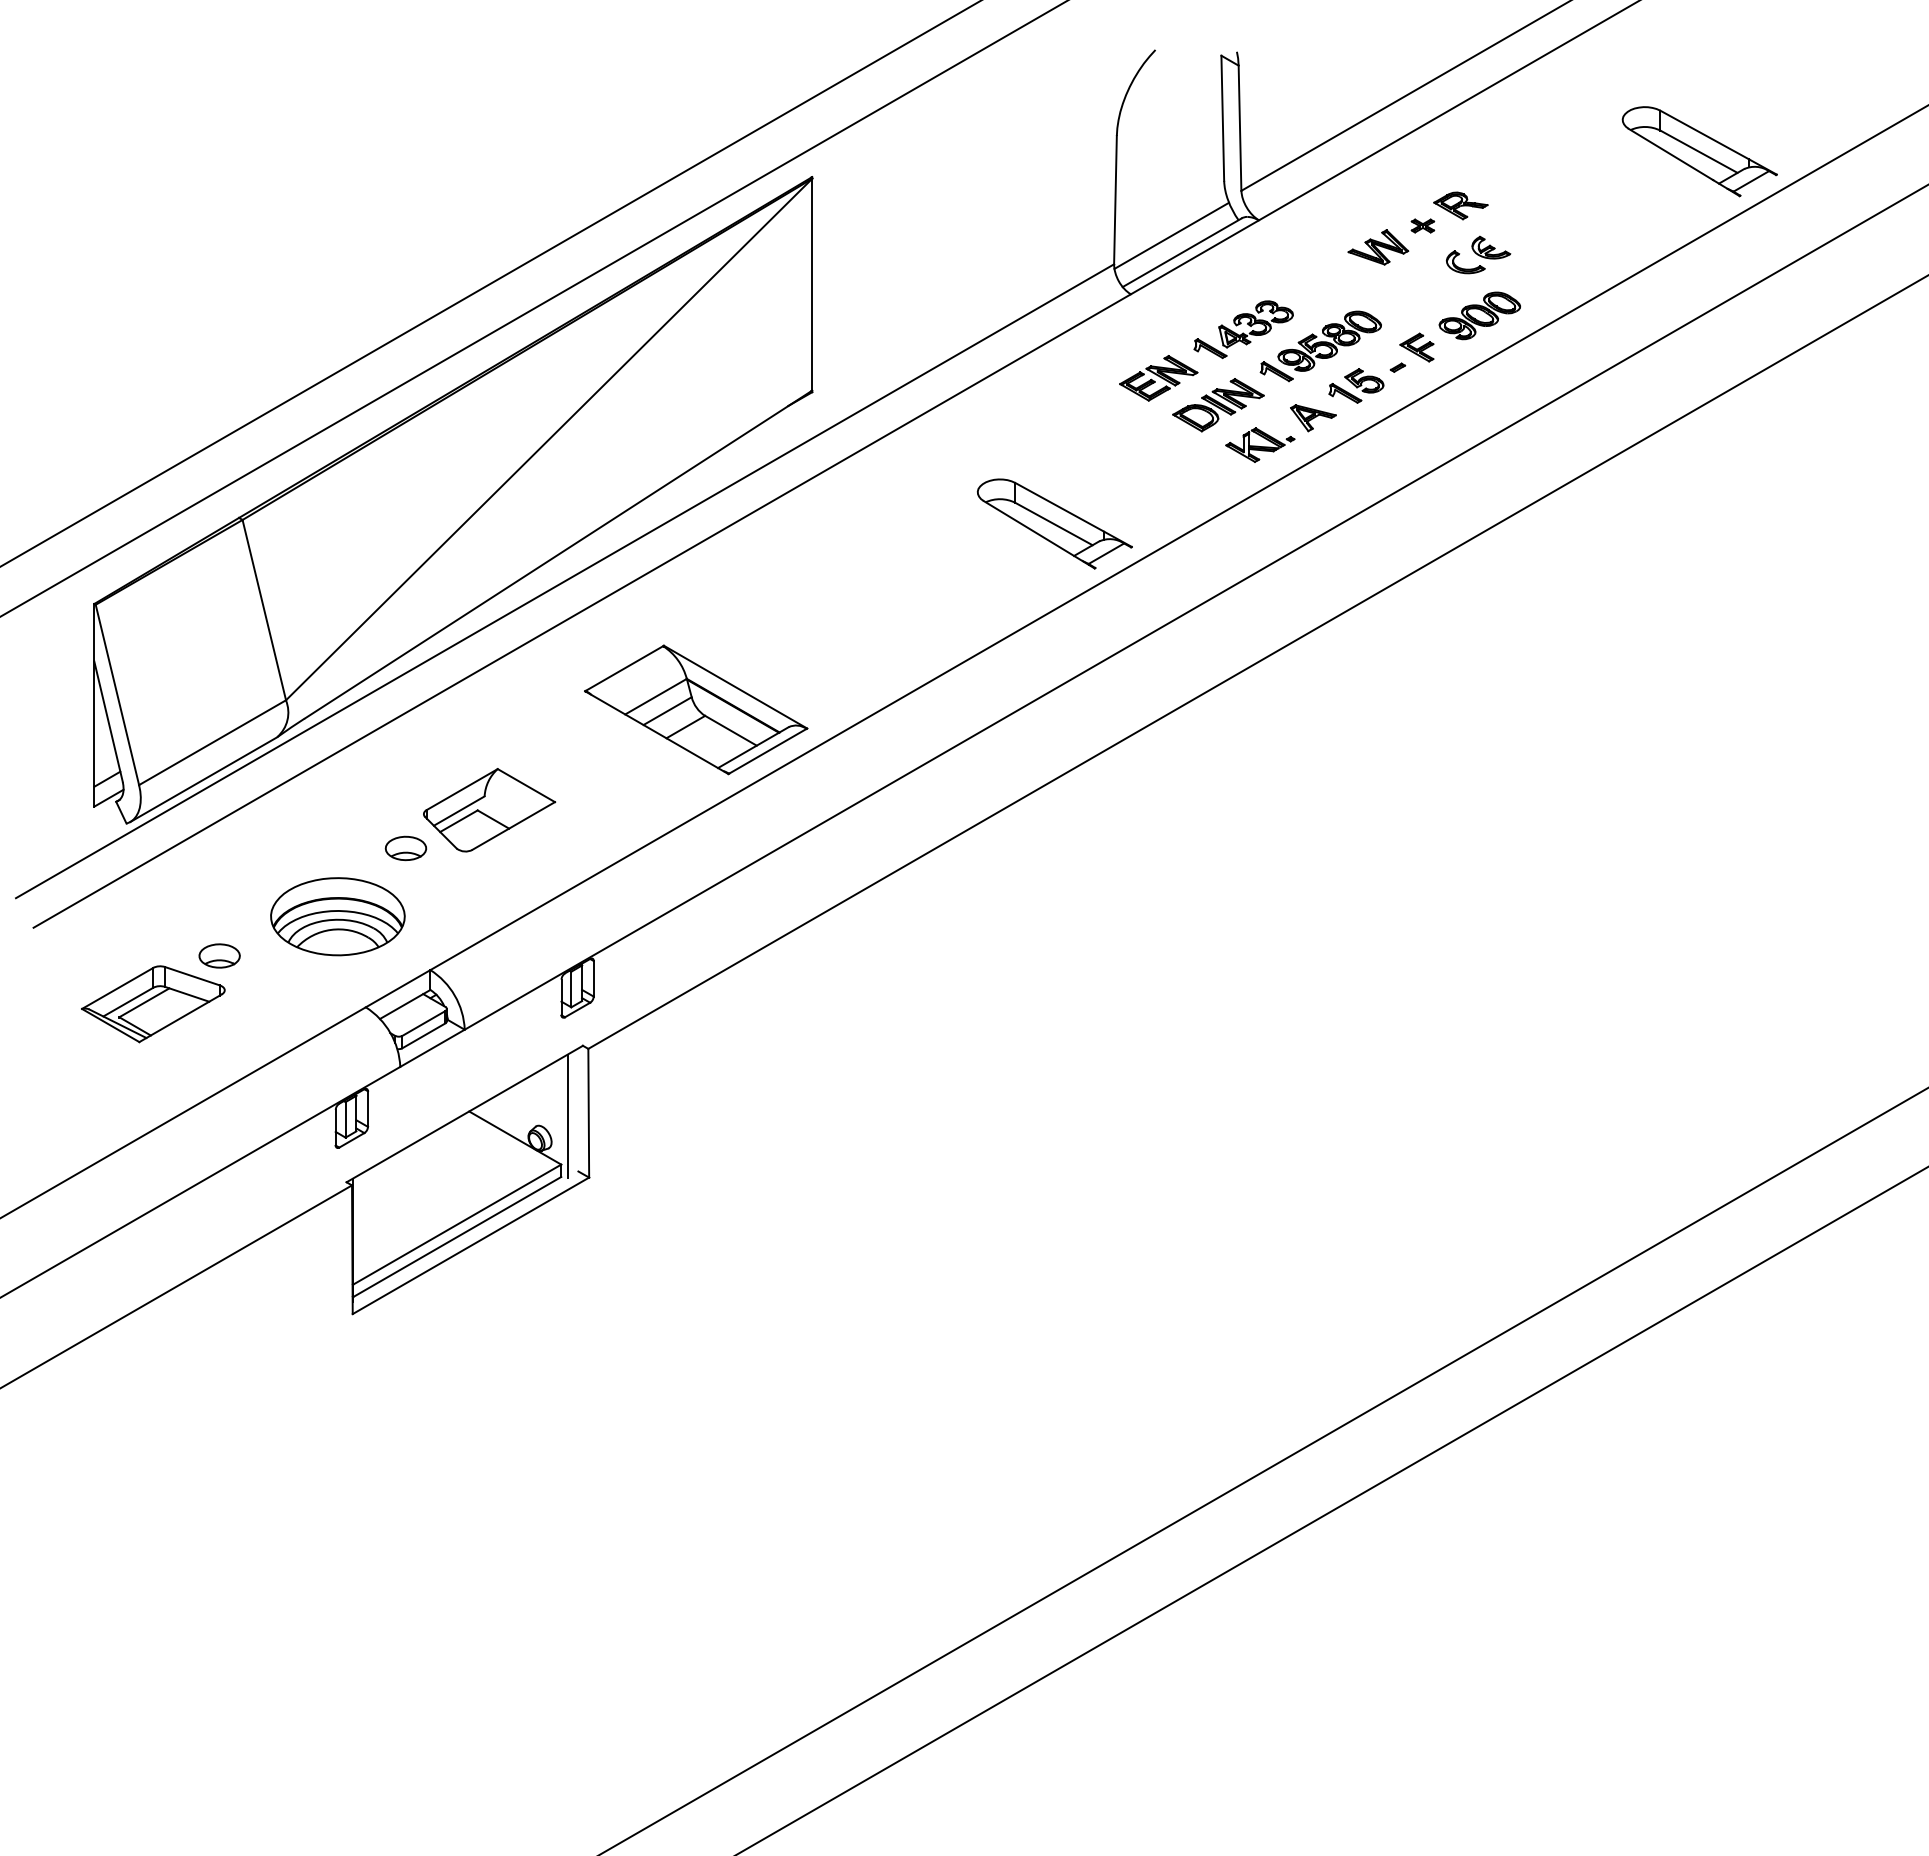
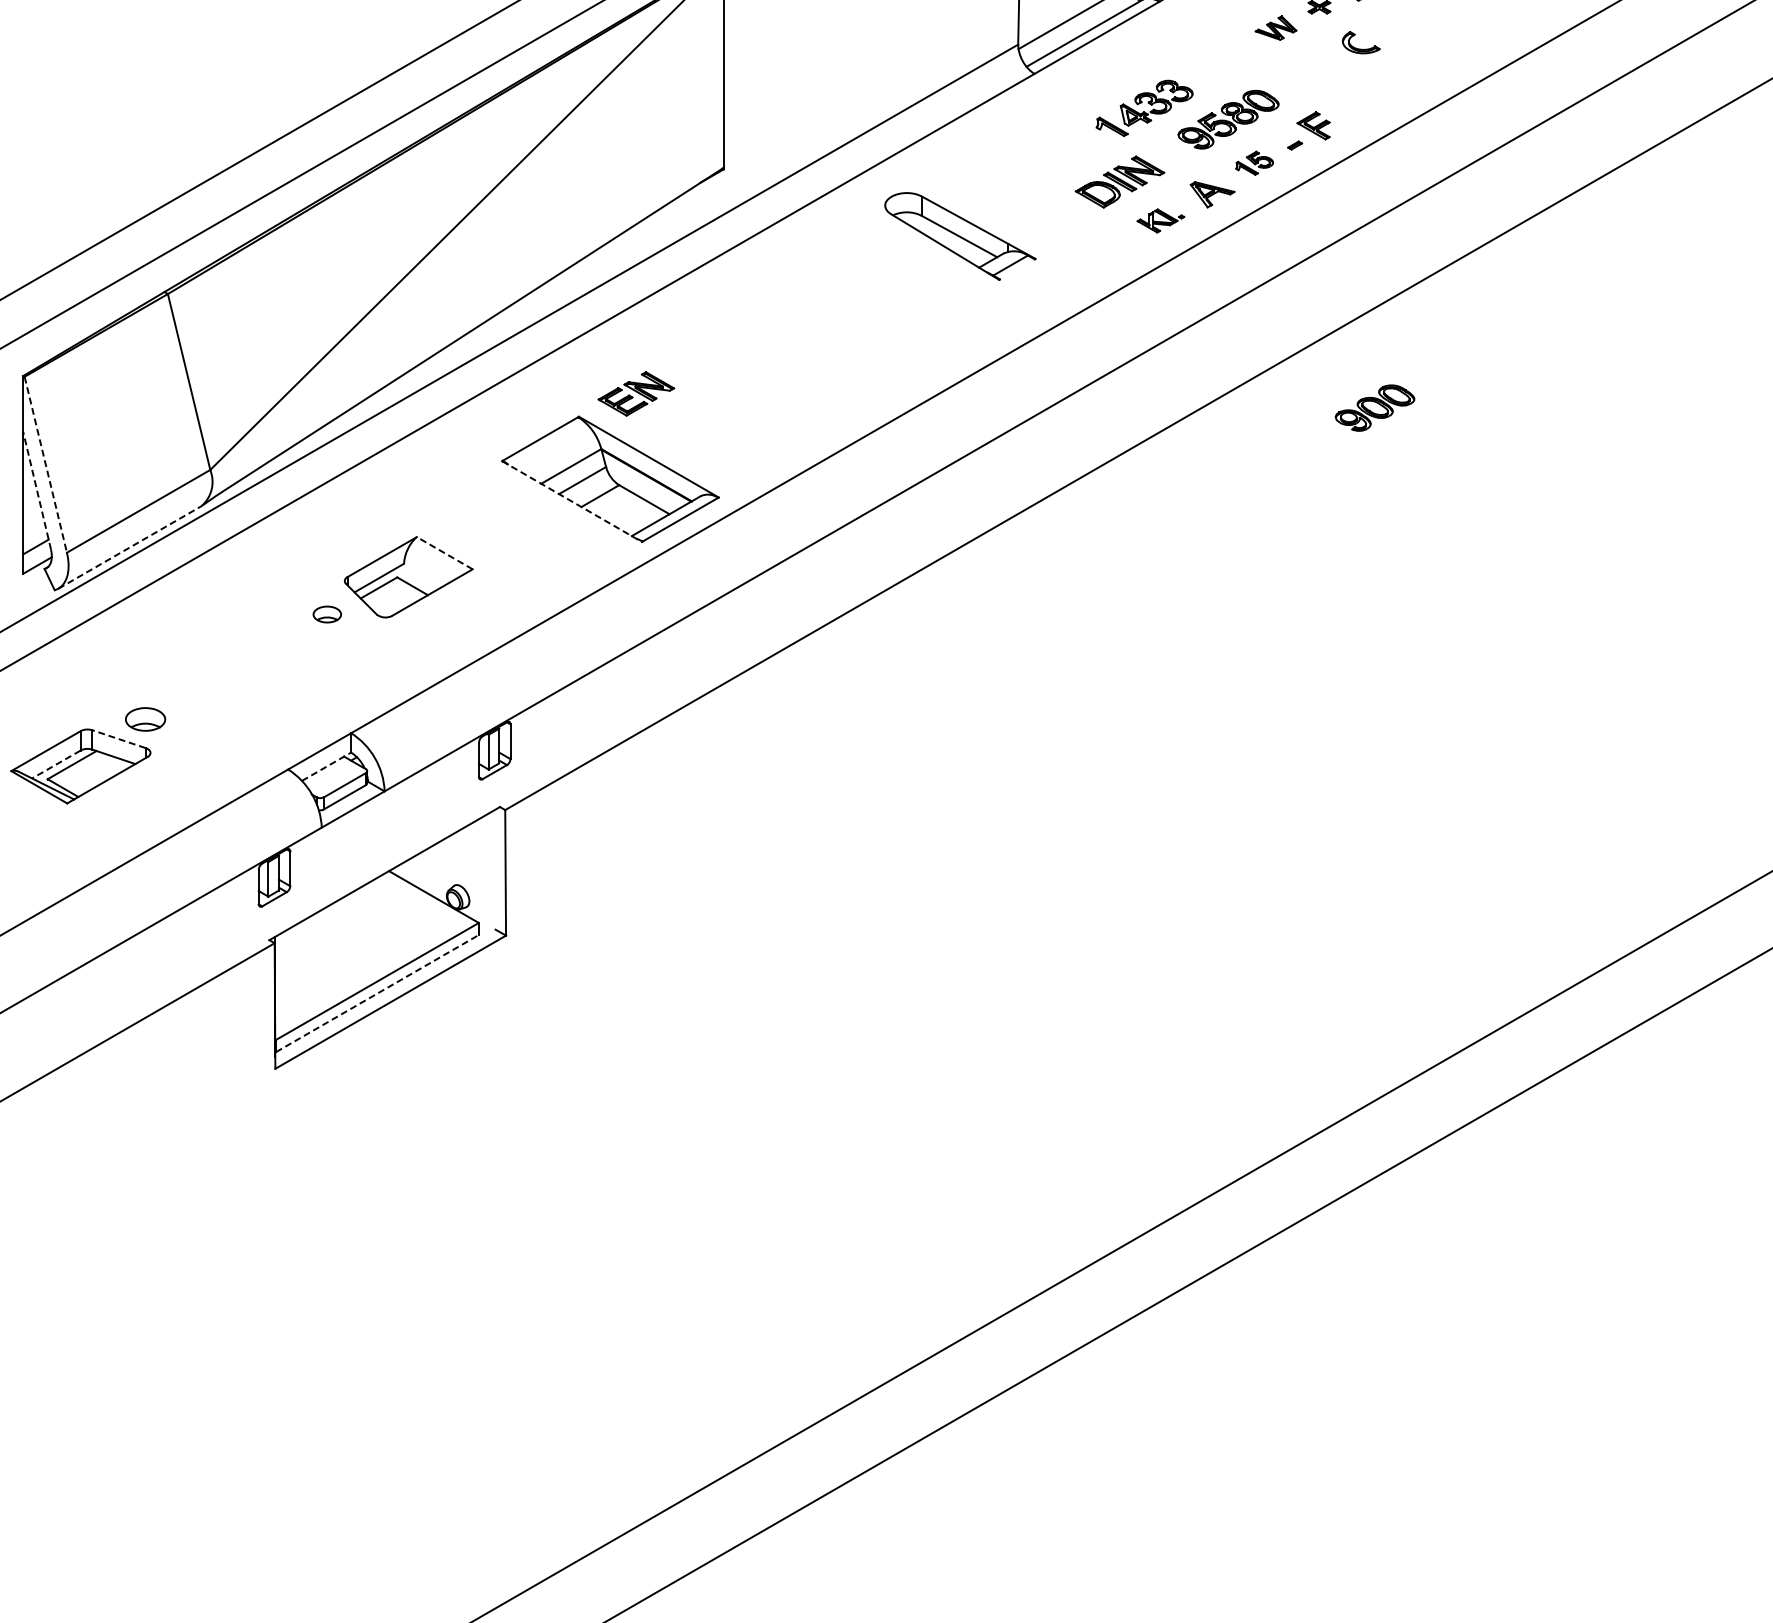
part: (1378, 247) -> (1276, 28), size x0.7
part: (1491, 247) -> (1386, 28), removed
part: (1479, 315) -> (1374, 407), moved
part: (1276, 371) -> (1176, 149), removed
part: (1158, 378) -> (636, 394), moved
part: (1356, 385) -> (1254, 162), size x0.7
part: (1260, 444) -> (1161, 220), size x0.7
part: (1054, 523) -> (960, 236), moved
line: (117, 694) -> (45, 464), solid -> dashed
line: (108, 721) -> (37, 490), solid -> dashed
line: (656, 732) -> (571, 501), solid -> dashed
line: (204, 779) -> (130, 547), solid -> dashed
line: (525, 785) -> (443, 553), solid -> dashed
part: (405, 848) -> (326, 614), size x0.7
part: (337, 916) -> (260, 680), removed
line: (192, 976) -> (119, 739), solid -> dashed
line: (128, 1002) -> (56, 764), solid -> dashed
line: (405, 1004) -> (326, 766), solid -> dashed
line: (567, 1115) -> (484, 875), removed
line: (457, 1236) -> (377, 993), solid -> dashed

